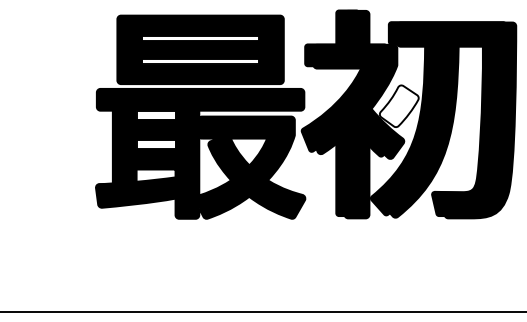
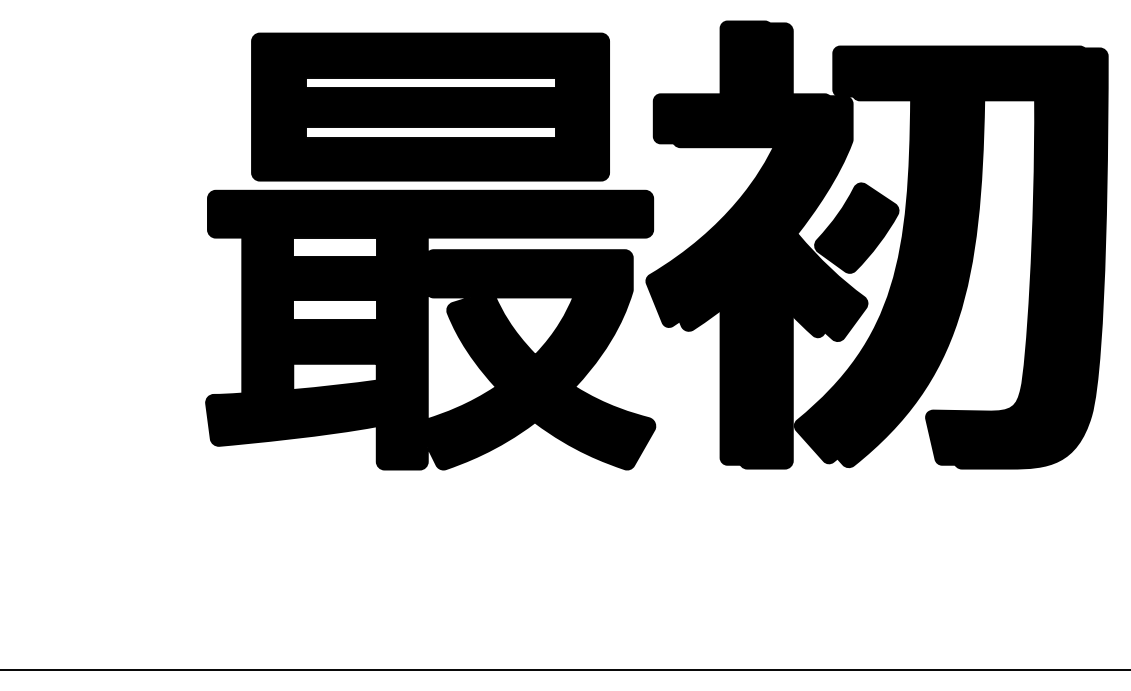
fill: (398, 106) -> (855, 228), added

